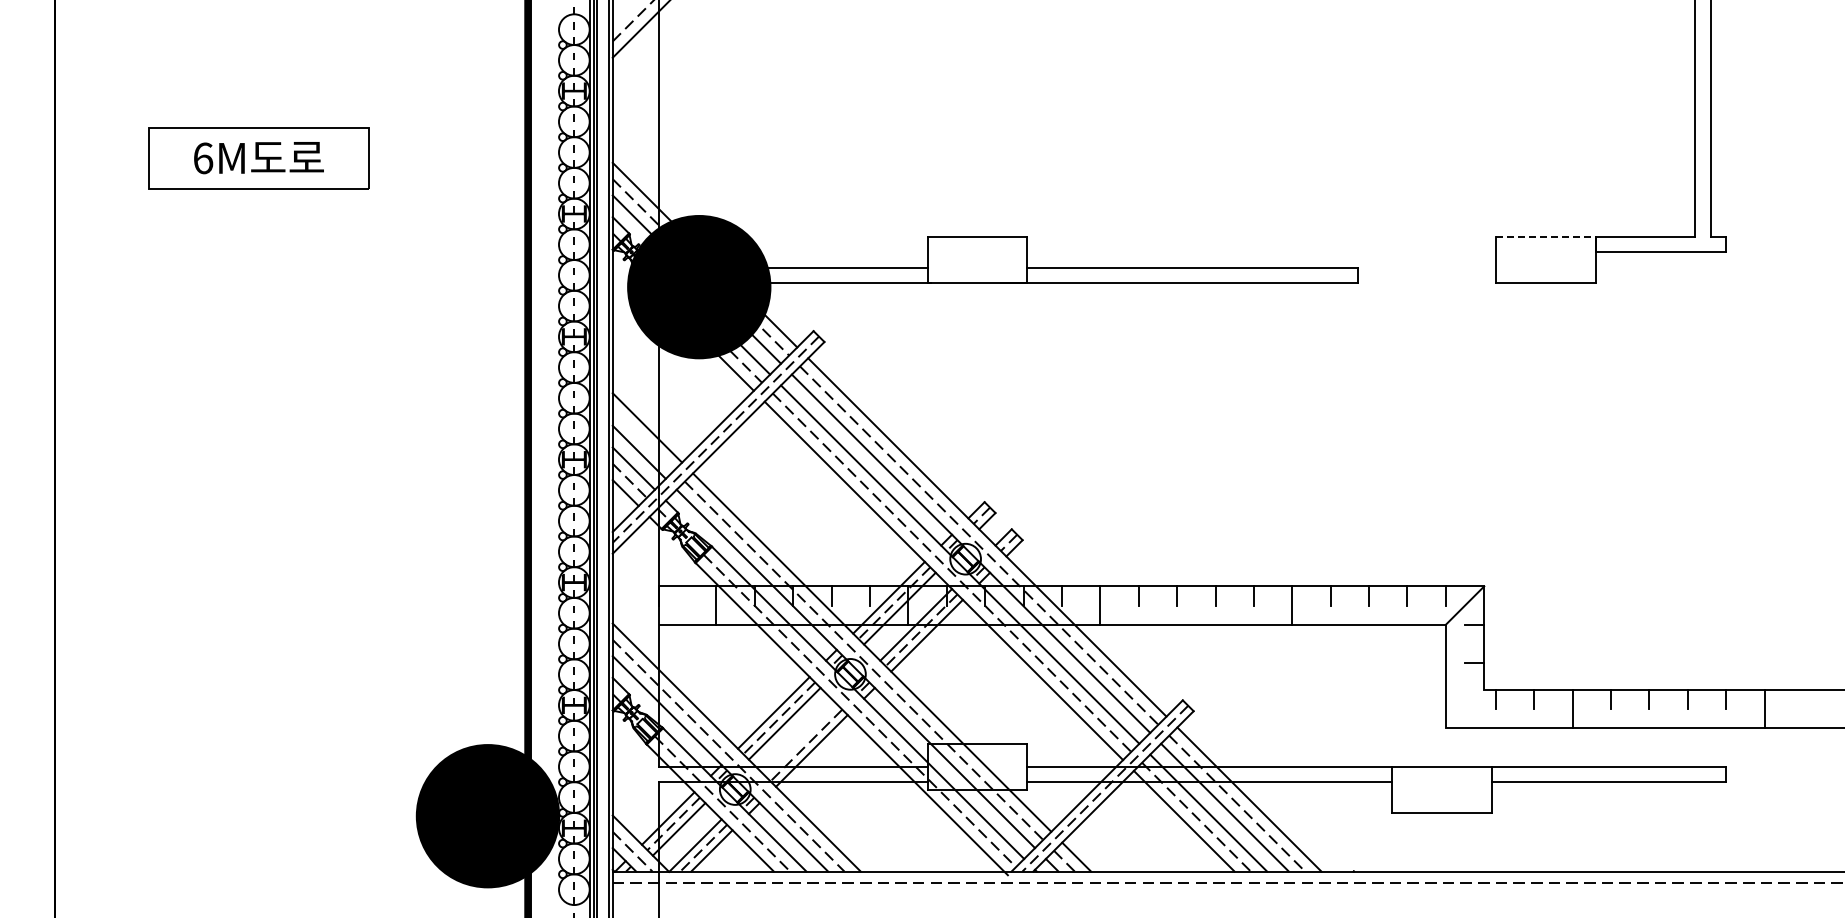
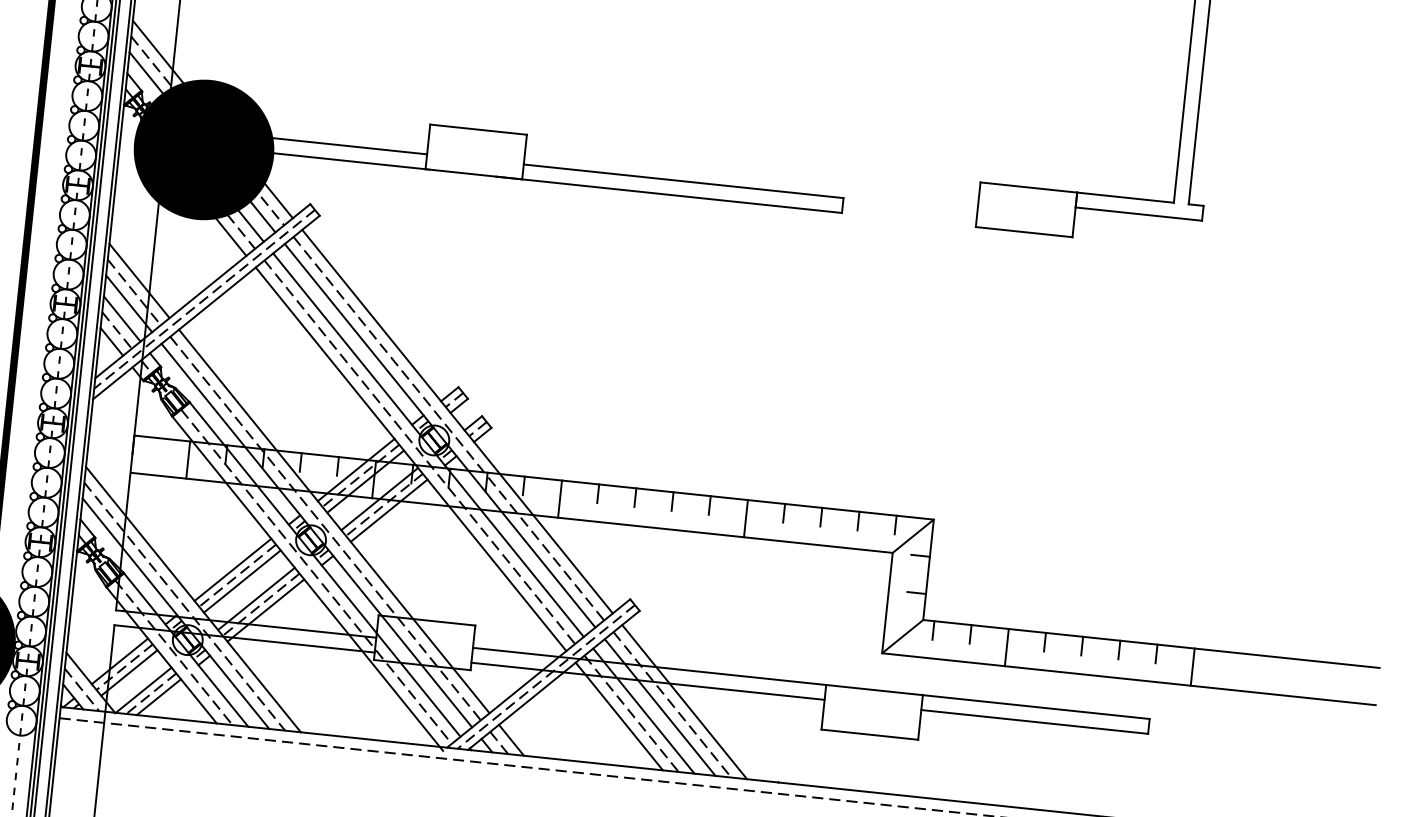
line: (1545, 237) -> (1028, 187), dashed -> solid
line: (643, 439) -> (134, 291), added
line: (1464, 709) -> (902, 636), added
line: (800, 739) -> (256, 598), added

